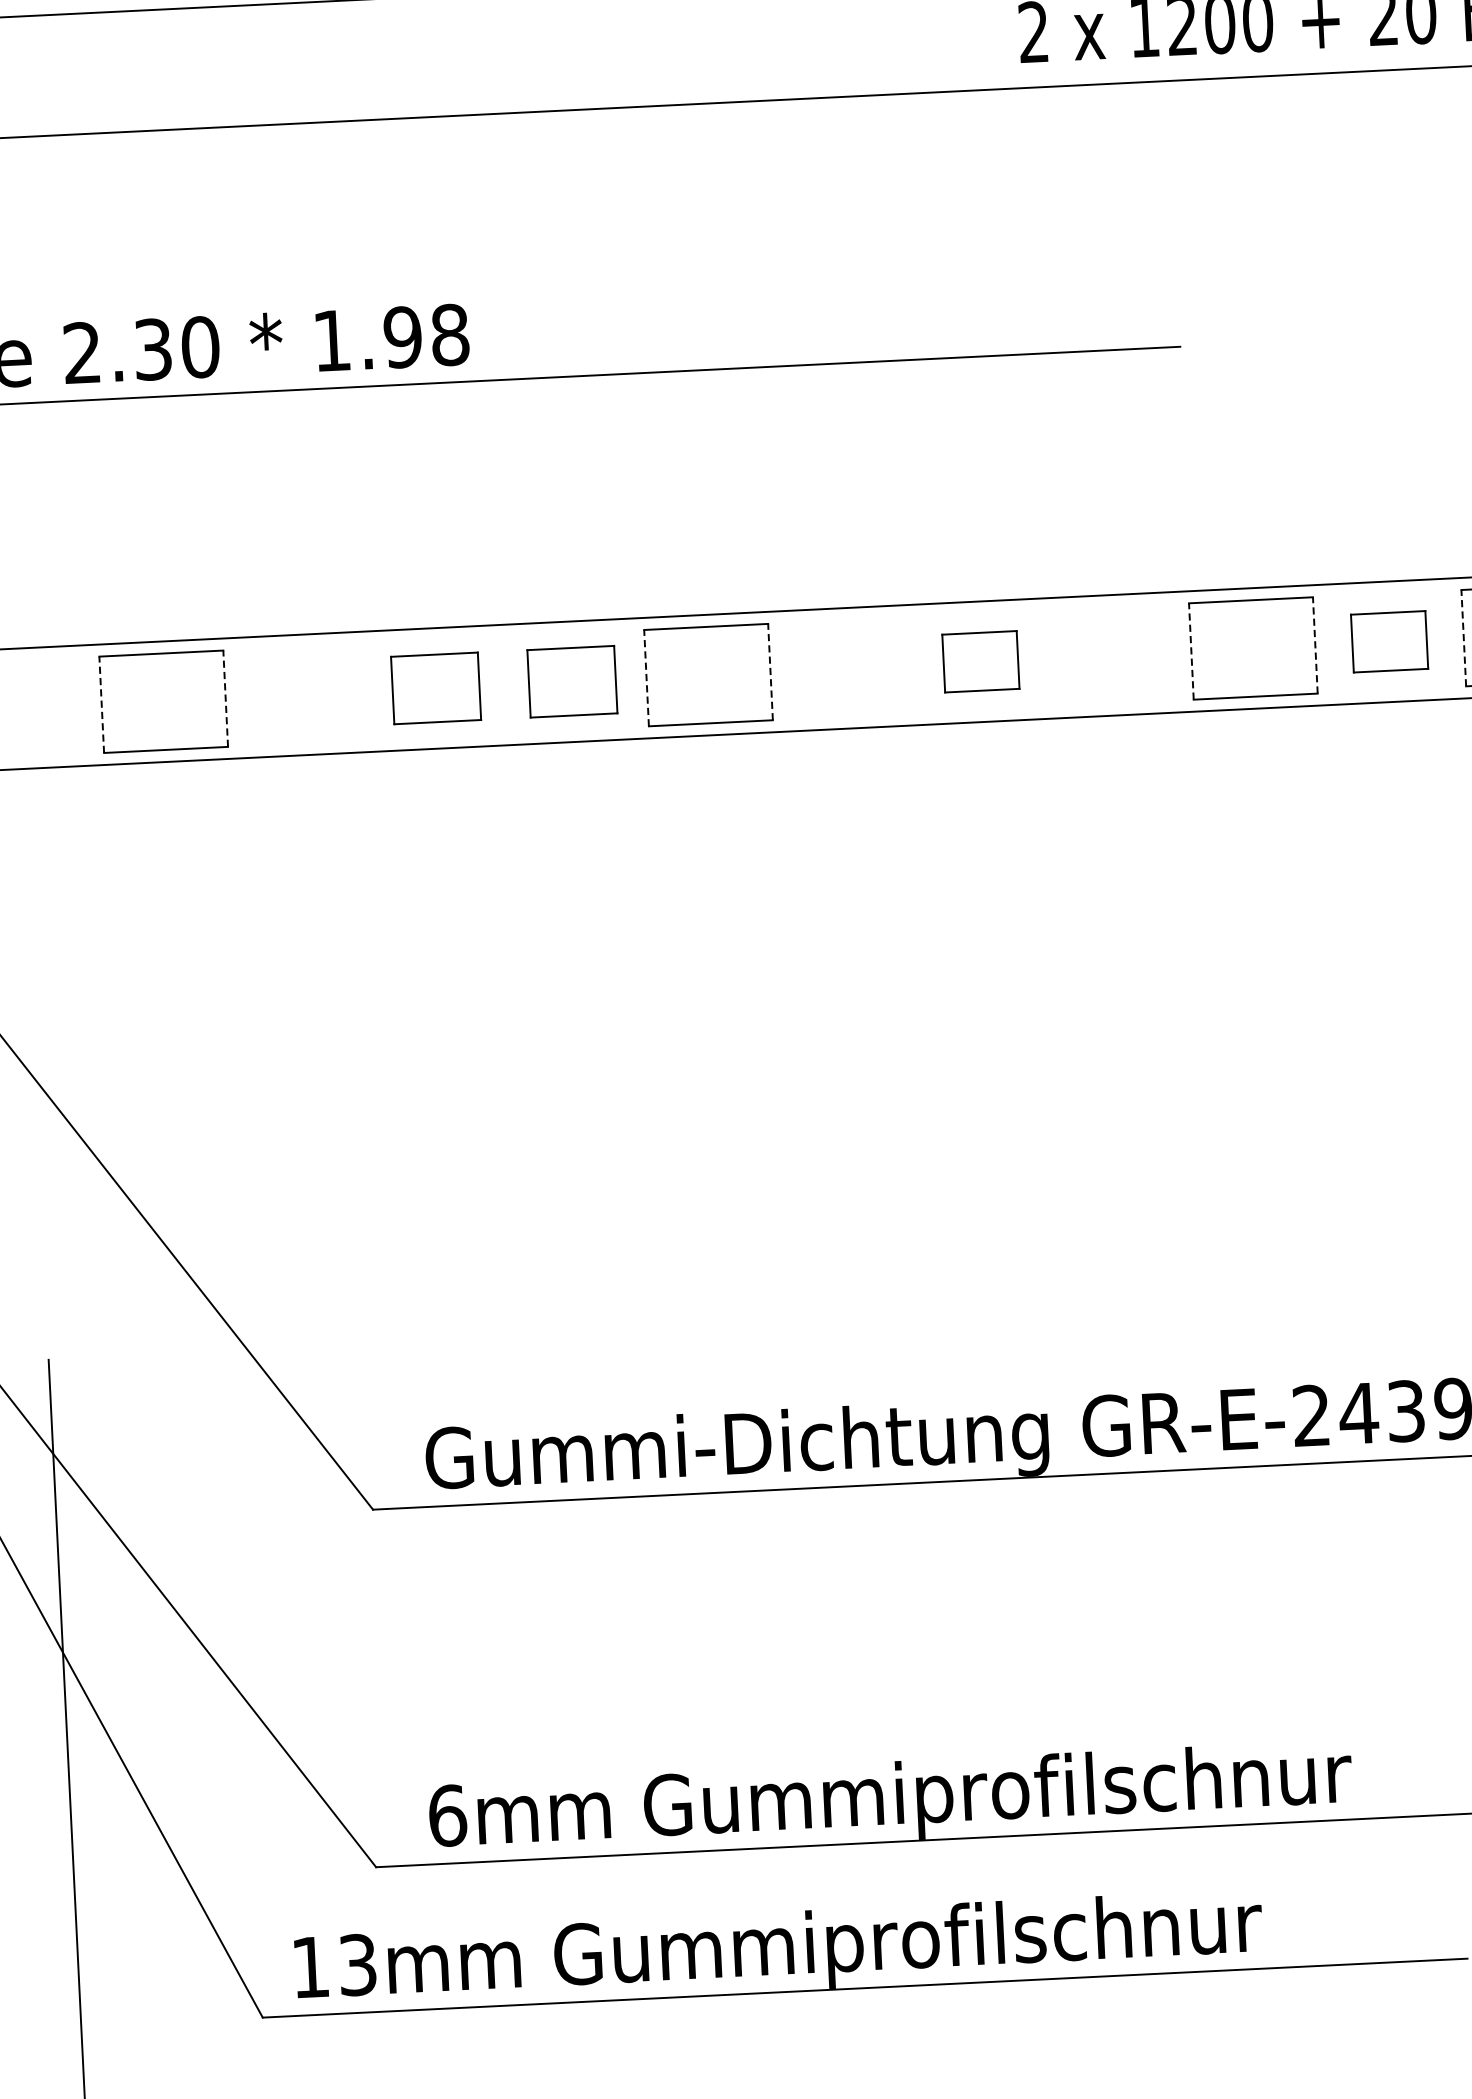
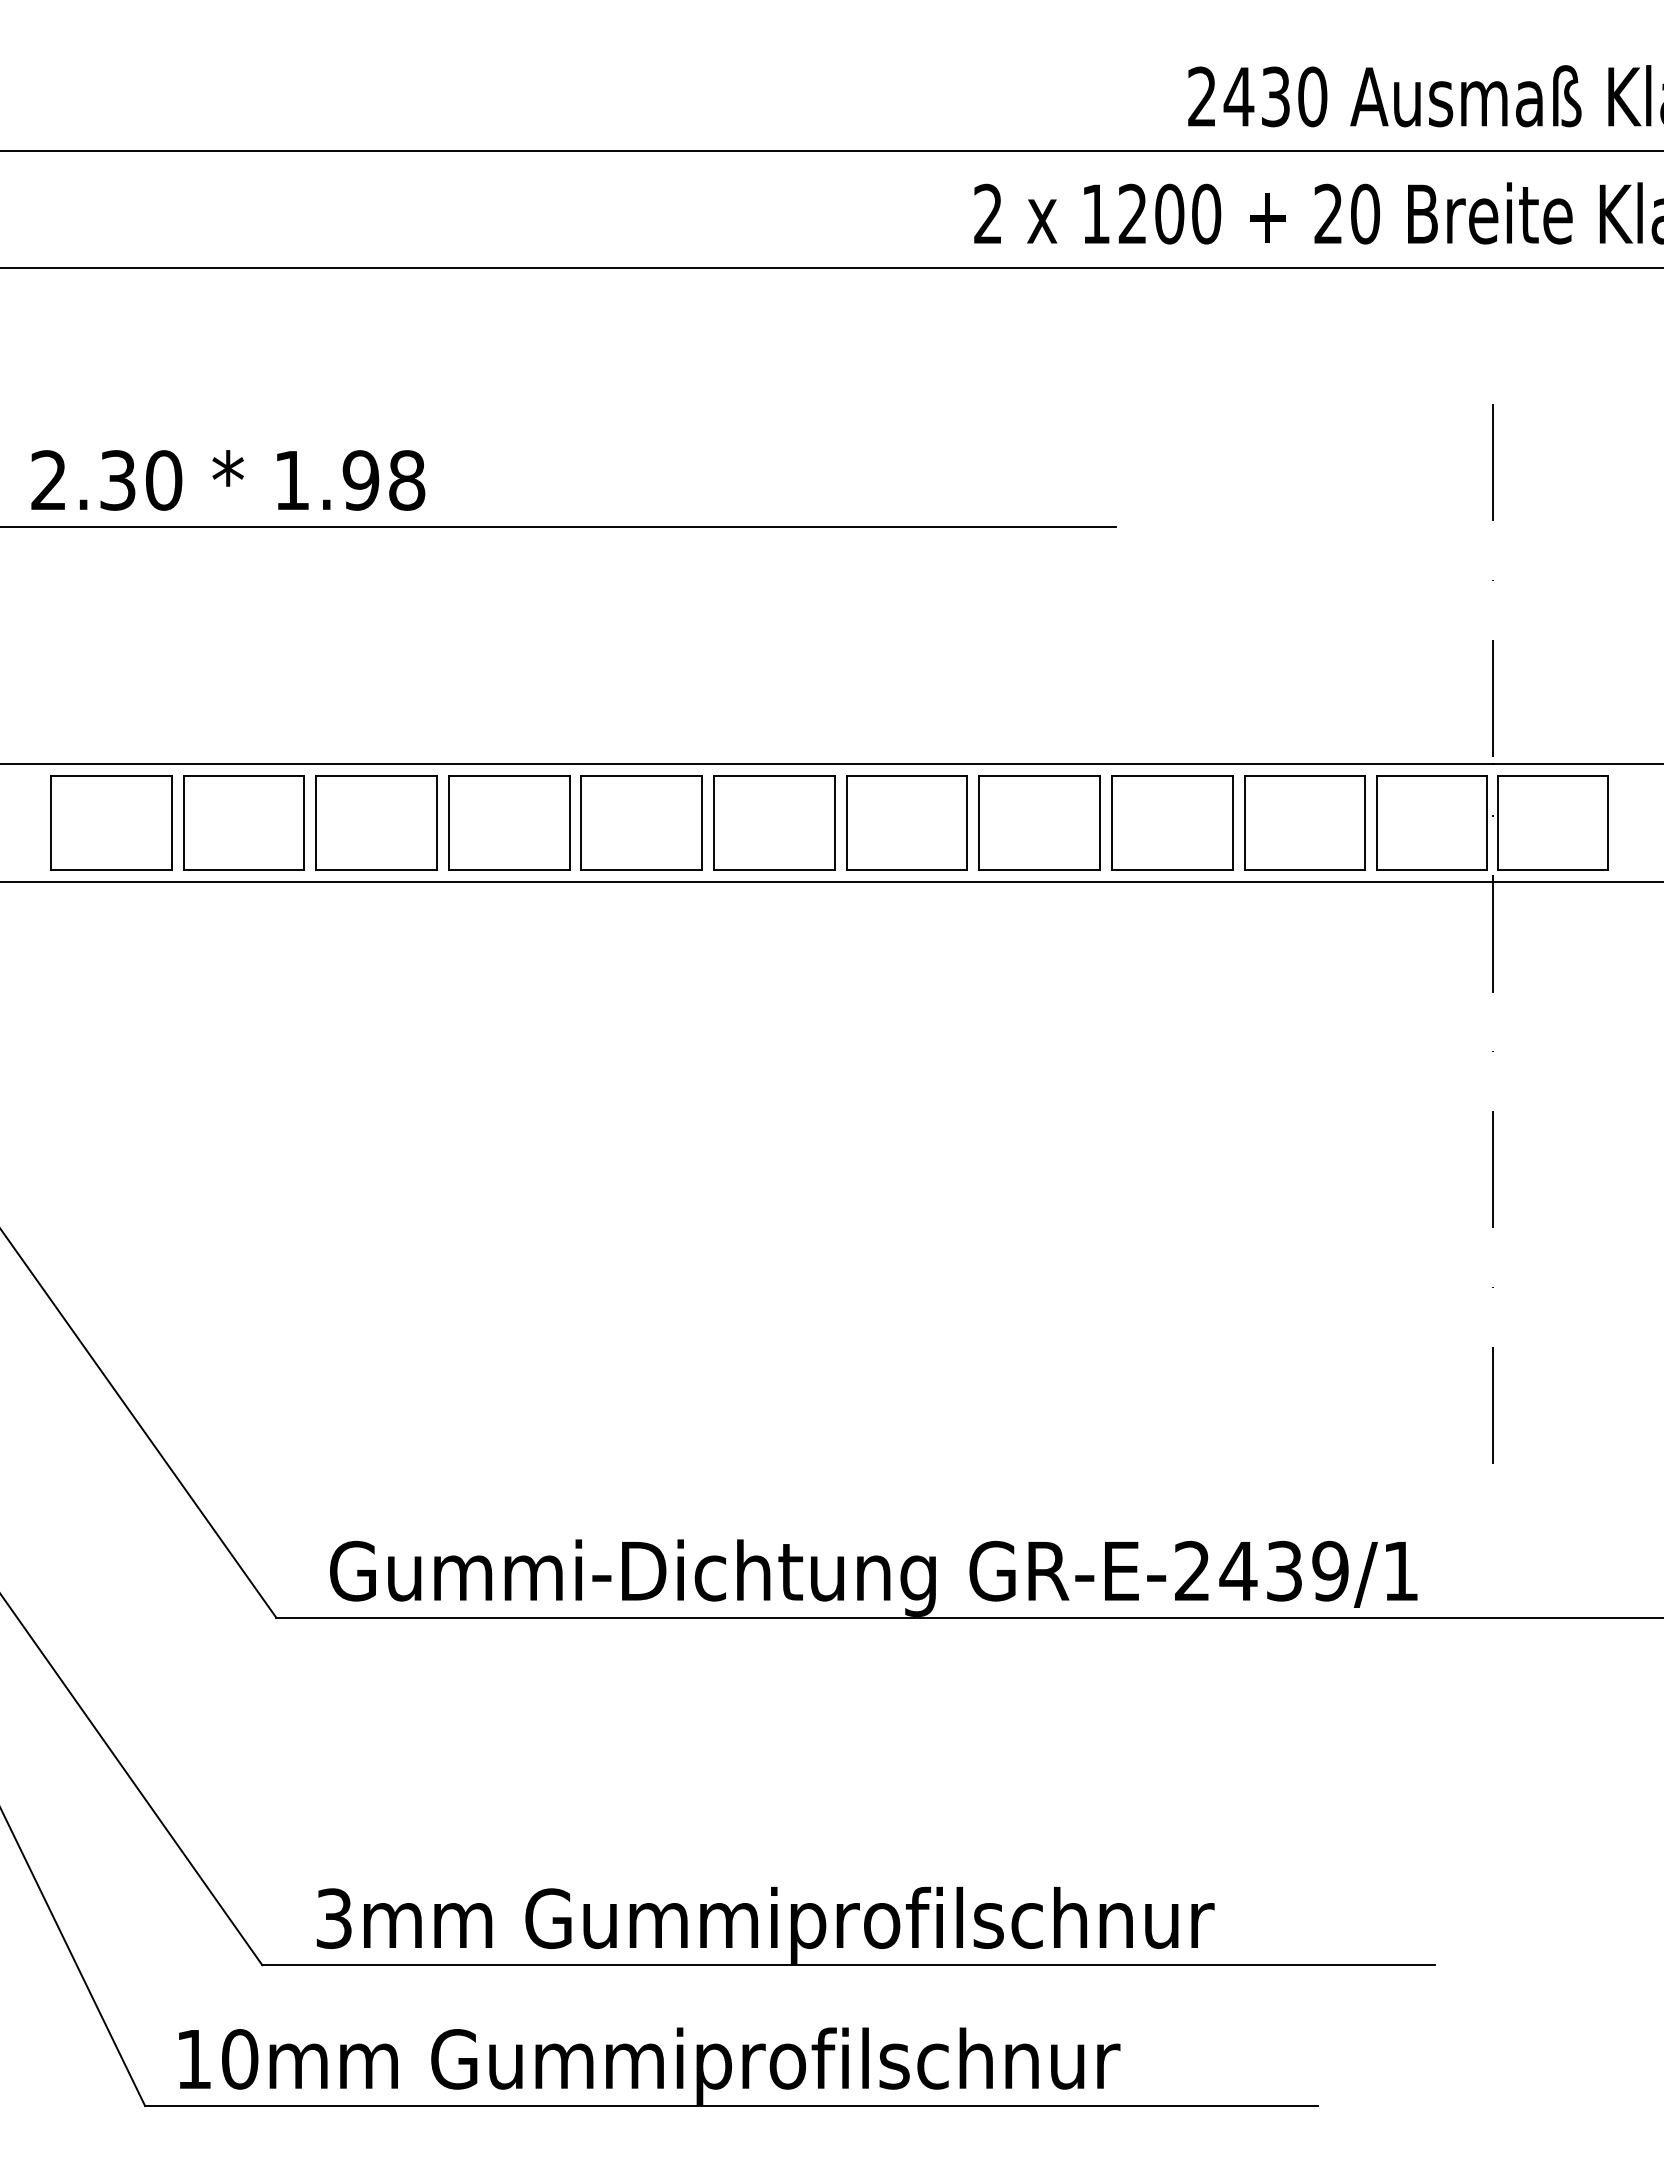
line: (1464, 638) -> (1377, 823), dashed -> solid
part: (1389, 641) -> (1304, 822), size x1.67
line: (1315, 645) -> (1232, 823), dashed -> solid
line: (1190, 651) -> (1111, 823), dashed -> solid
part: (1116, 654) -> (1039, 822), added
part: (980, 661) -> (906, 822), size x1.67
part: (844, 667) -> (774, 822), added
line: (770, 672) -> (702, 823), dashed -> solid
line: (646, 678) -> (581, 823), dashed -> solid
part: (572, 681) -> (509, 822), size x1.43
part: (435, 687) -> (376, 822), size x1.43
part: (299, 694) -> (243, 822), added
line: (225, 699) -> (171, 823), dashed -> solid
line: (102, 705) -> (51, 823), dashed -> solid
text: (447, 1815) -> (334, 1918), 6mm -> 3mm
text: (358, 1965) -> (240, 2059), 13mm -> 10mm

